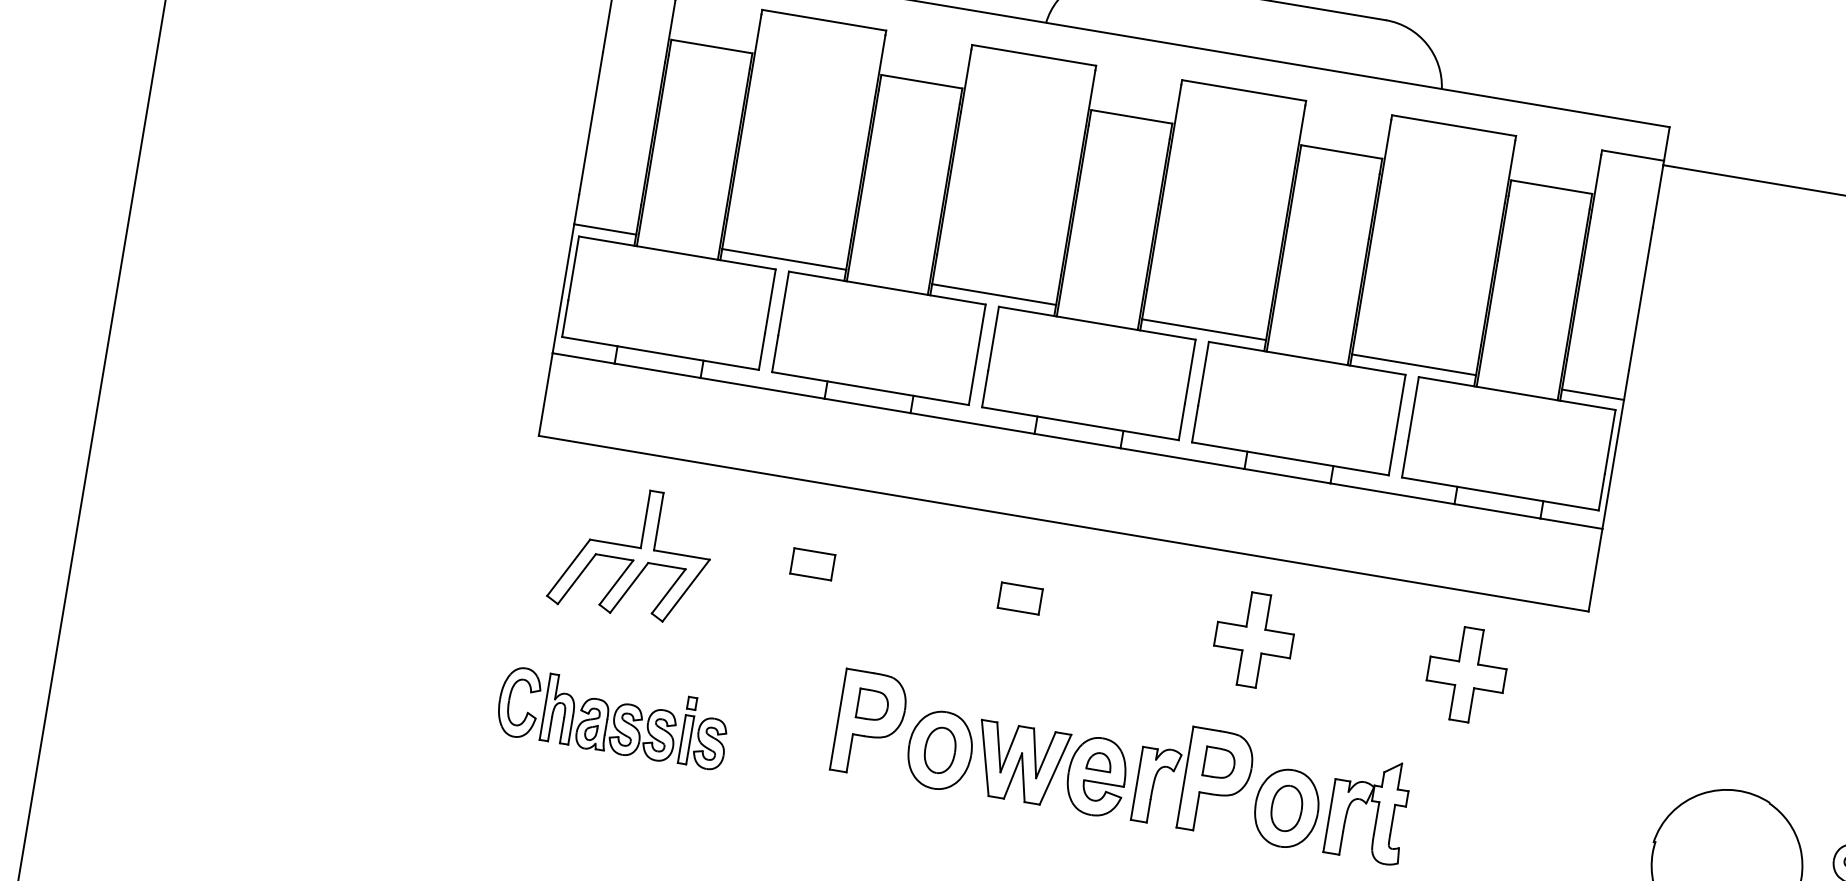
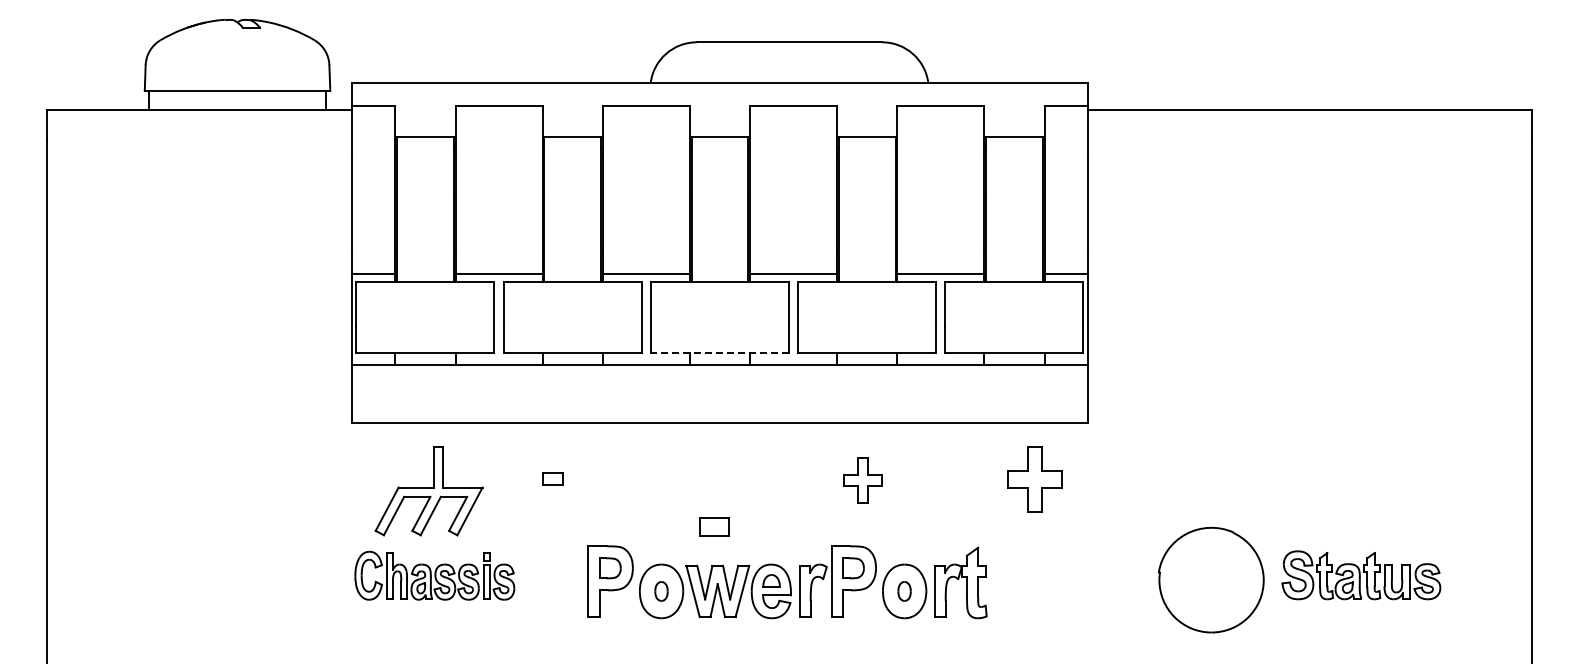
line: (1079, 423) -> (719, 352), solid -> dashed
part: (813, 563) -> (553, 478), size x0.7
part: (1019, 598) -> (714, 526), moved
part: (1253, 640) -> (862, 480), size x0.7
part: (1465, 674) -> (1034, 479), moved
part: (612, 717) -> (434, 575), moved
part: (940, 750) -> (661, 591), size x0.6
part: (1286, 808) -> (904, 591), size x0.6

